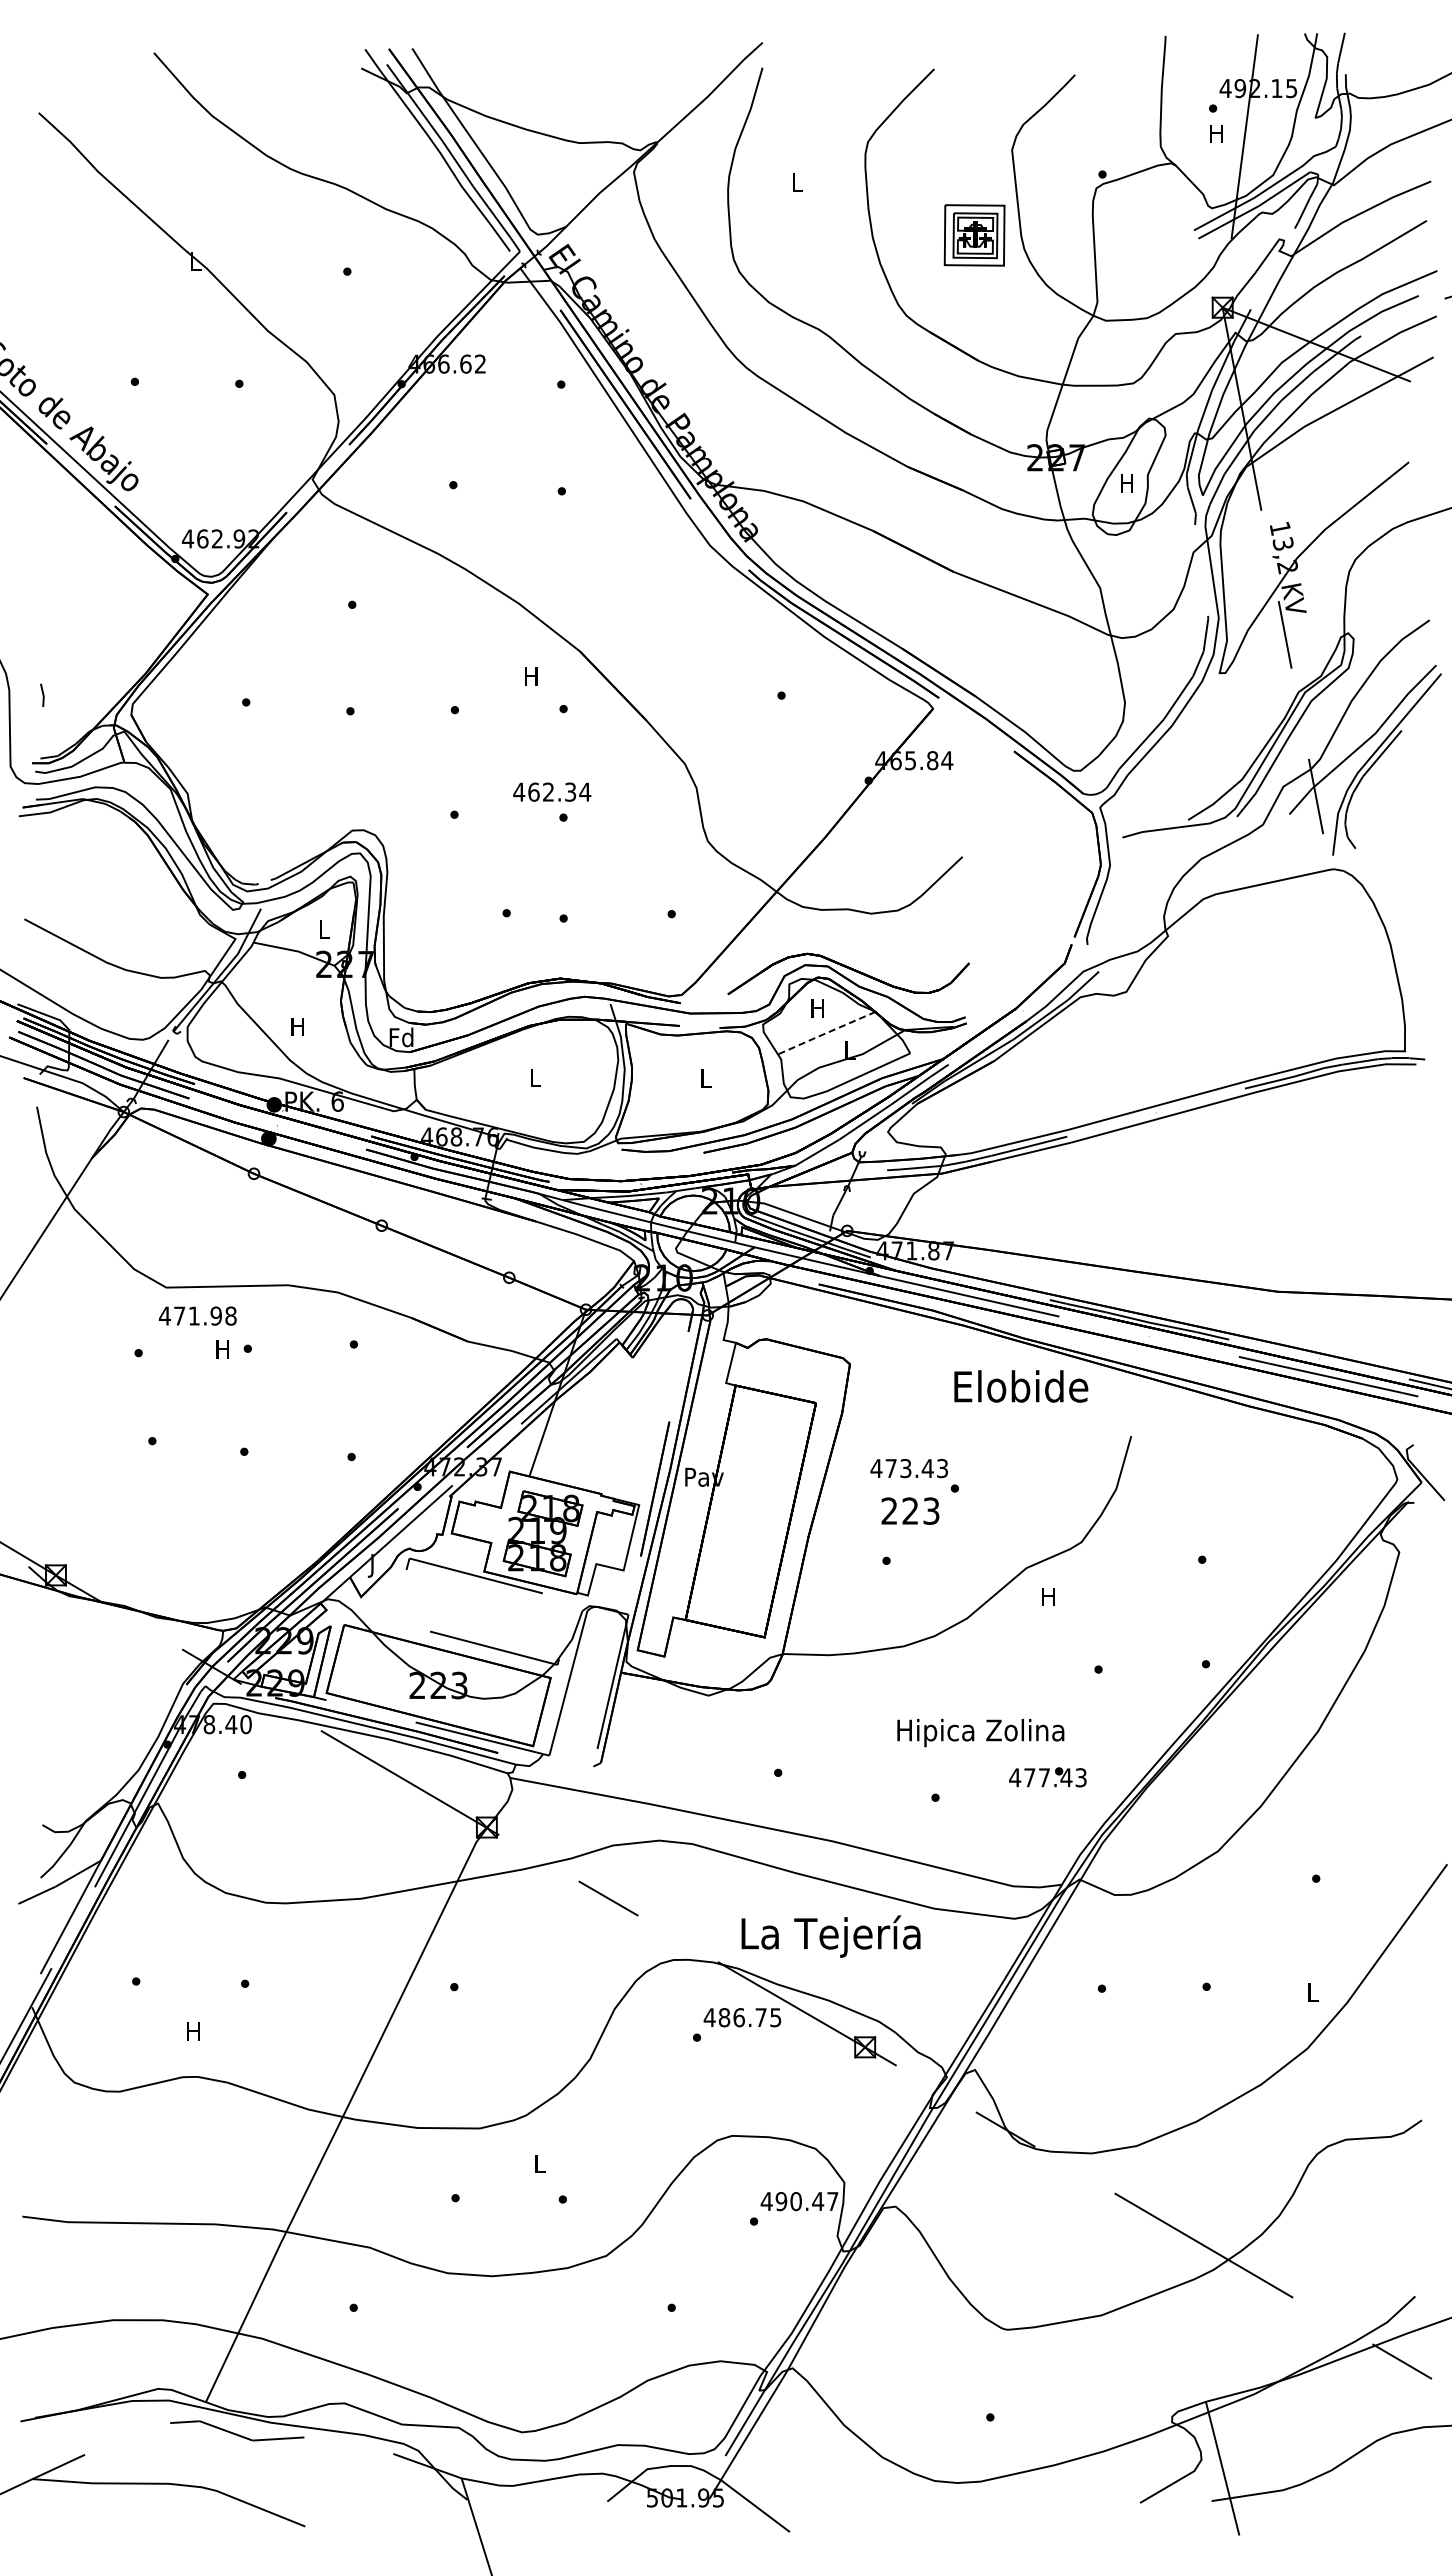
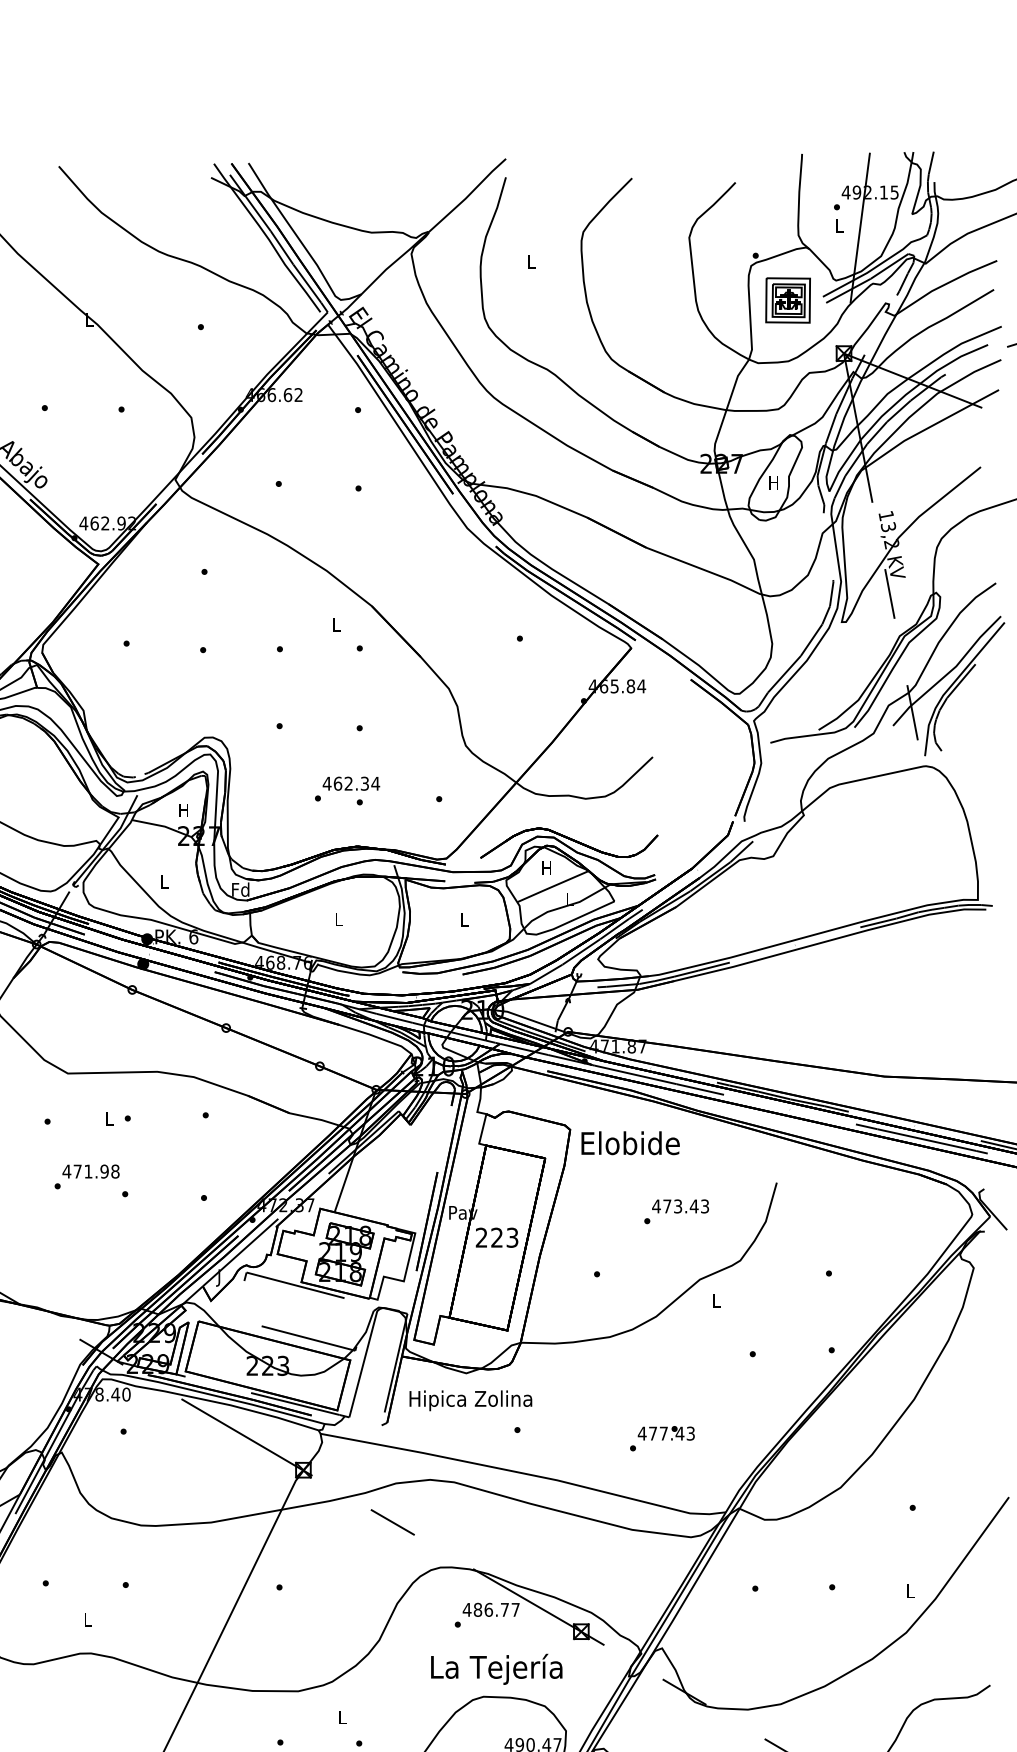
text: (1216, 133) -> (839, 225), H -> L
part: (974, 235) -> (788, 300), moved
text: (531, 676) -> (336, 624), H -> L
text: (552, 791) -> (351, 783), moved
text: (323, 929) -> (183, 810), L -> H
text: (297, 1026) -> (164, 881), H -> L
line: (825, 1033) -> (552, 886), dashed -> solid
text: (197, 1315) -> (90, 1171), moved
text: (222, 1349) -> (109, 1119), H -> L
text: (1021, 1386) -> (630, 1143), moved
text: (908, 1468) -> (680, 1206), moved
text: (910, 1510) -> (497, 1237), moved
text: (1048, 1596) -> (716, 1300), H -> L
text: (980, 1733) -> (470, 1401), moved
text: (1047, 1777) -> (666, 1433), moved
text: (830, 1936) -> (496, 1669), moved
text: (775, 2017) -> (515, 1609), 486.75 -> 486.77
text: (193, 2031) -> (87, 1620), H -> L

